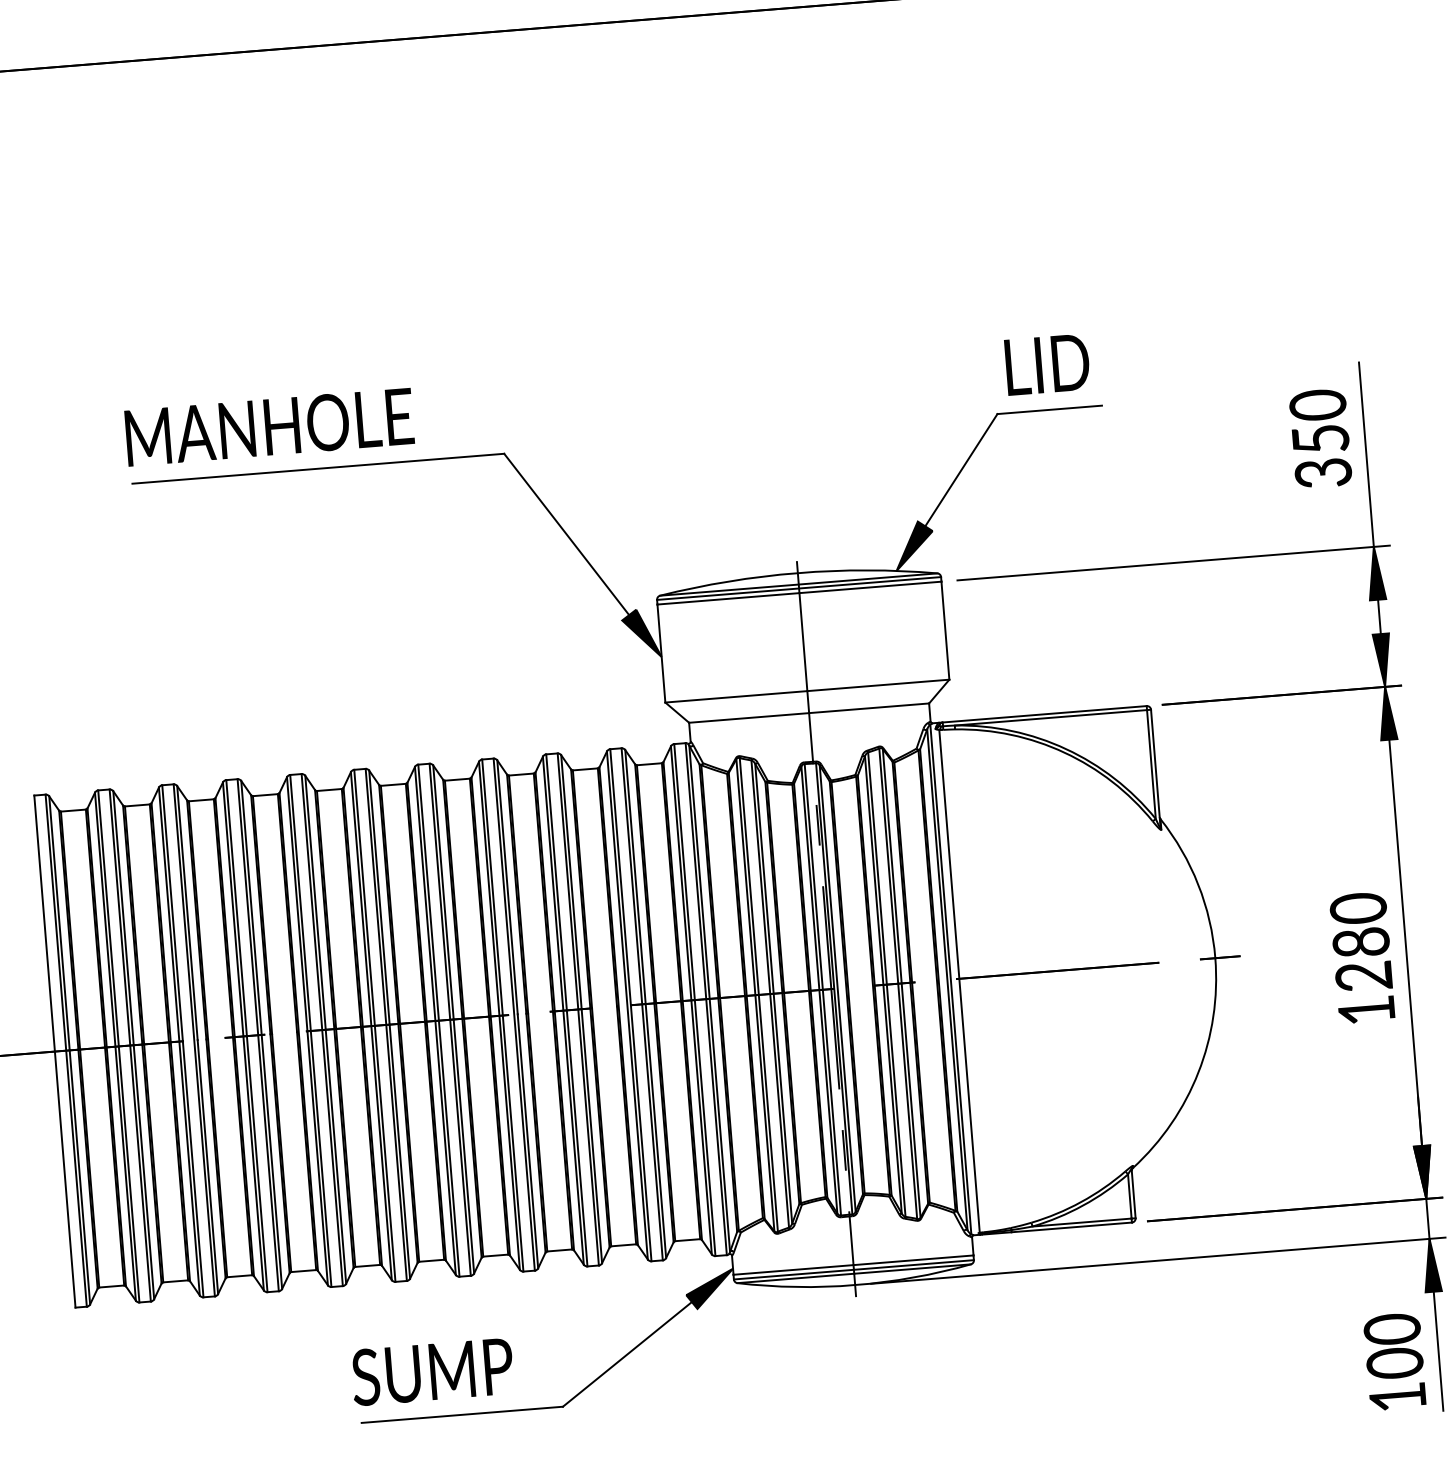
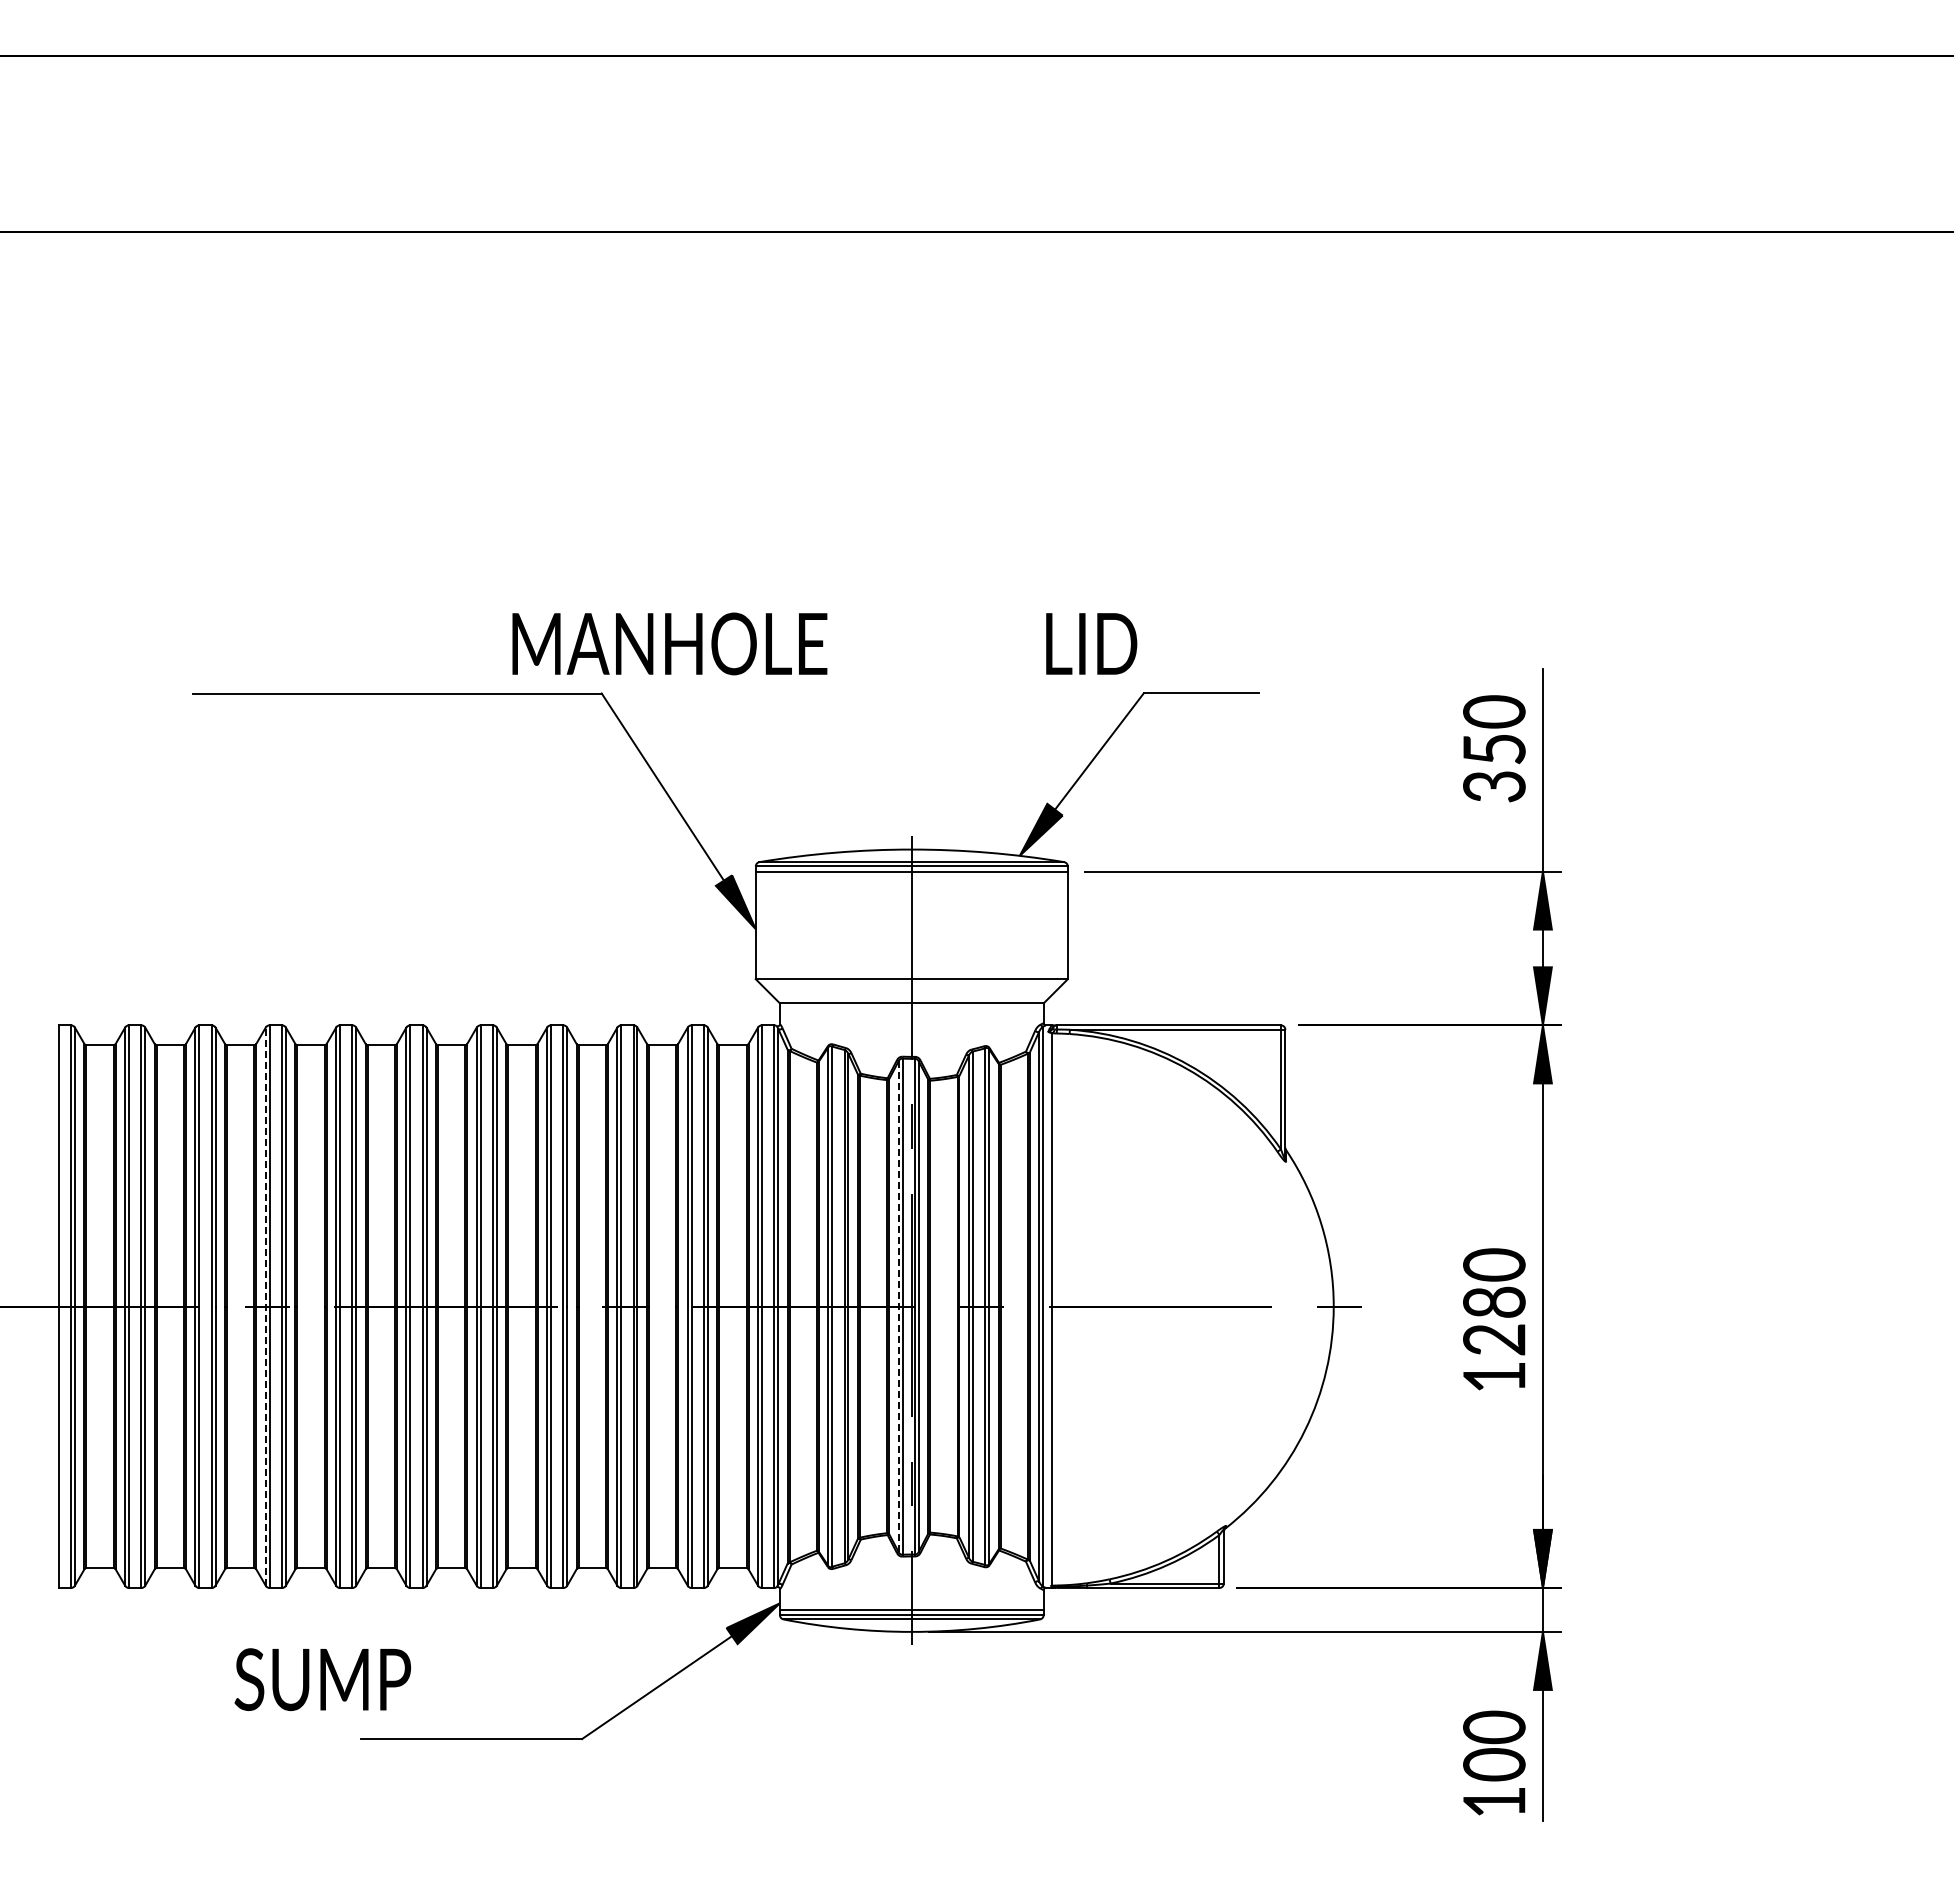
text: (1047, 364) -> (1091, 643), moved
text: (269, 426) -> (669, 643), moved
line: (819, 989) -> (898, 1306), solid -> dashed
line: (243, 1036) -> (265, 1306), solid -> dashed
text: (432, 1371) -> (322, 1679), moved

